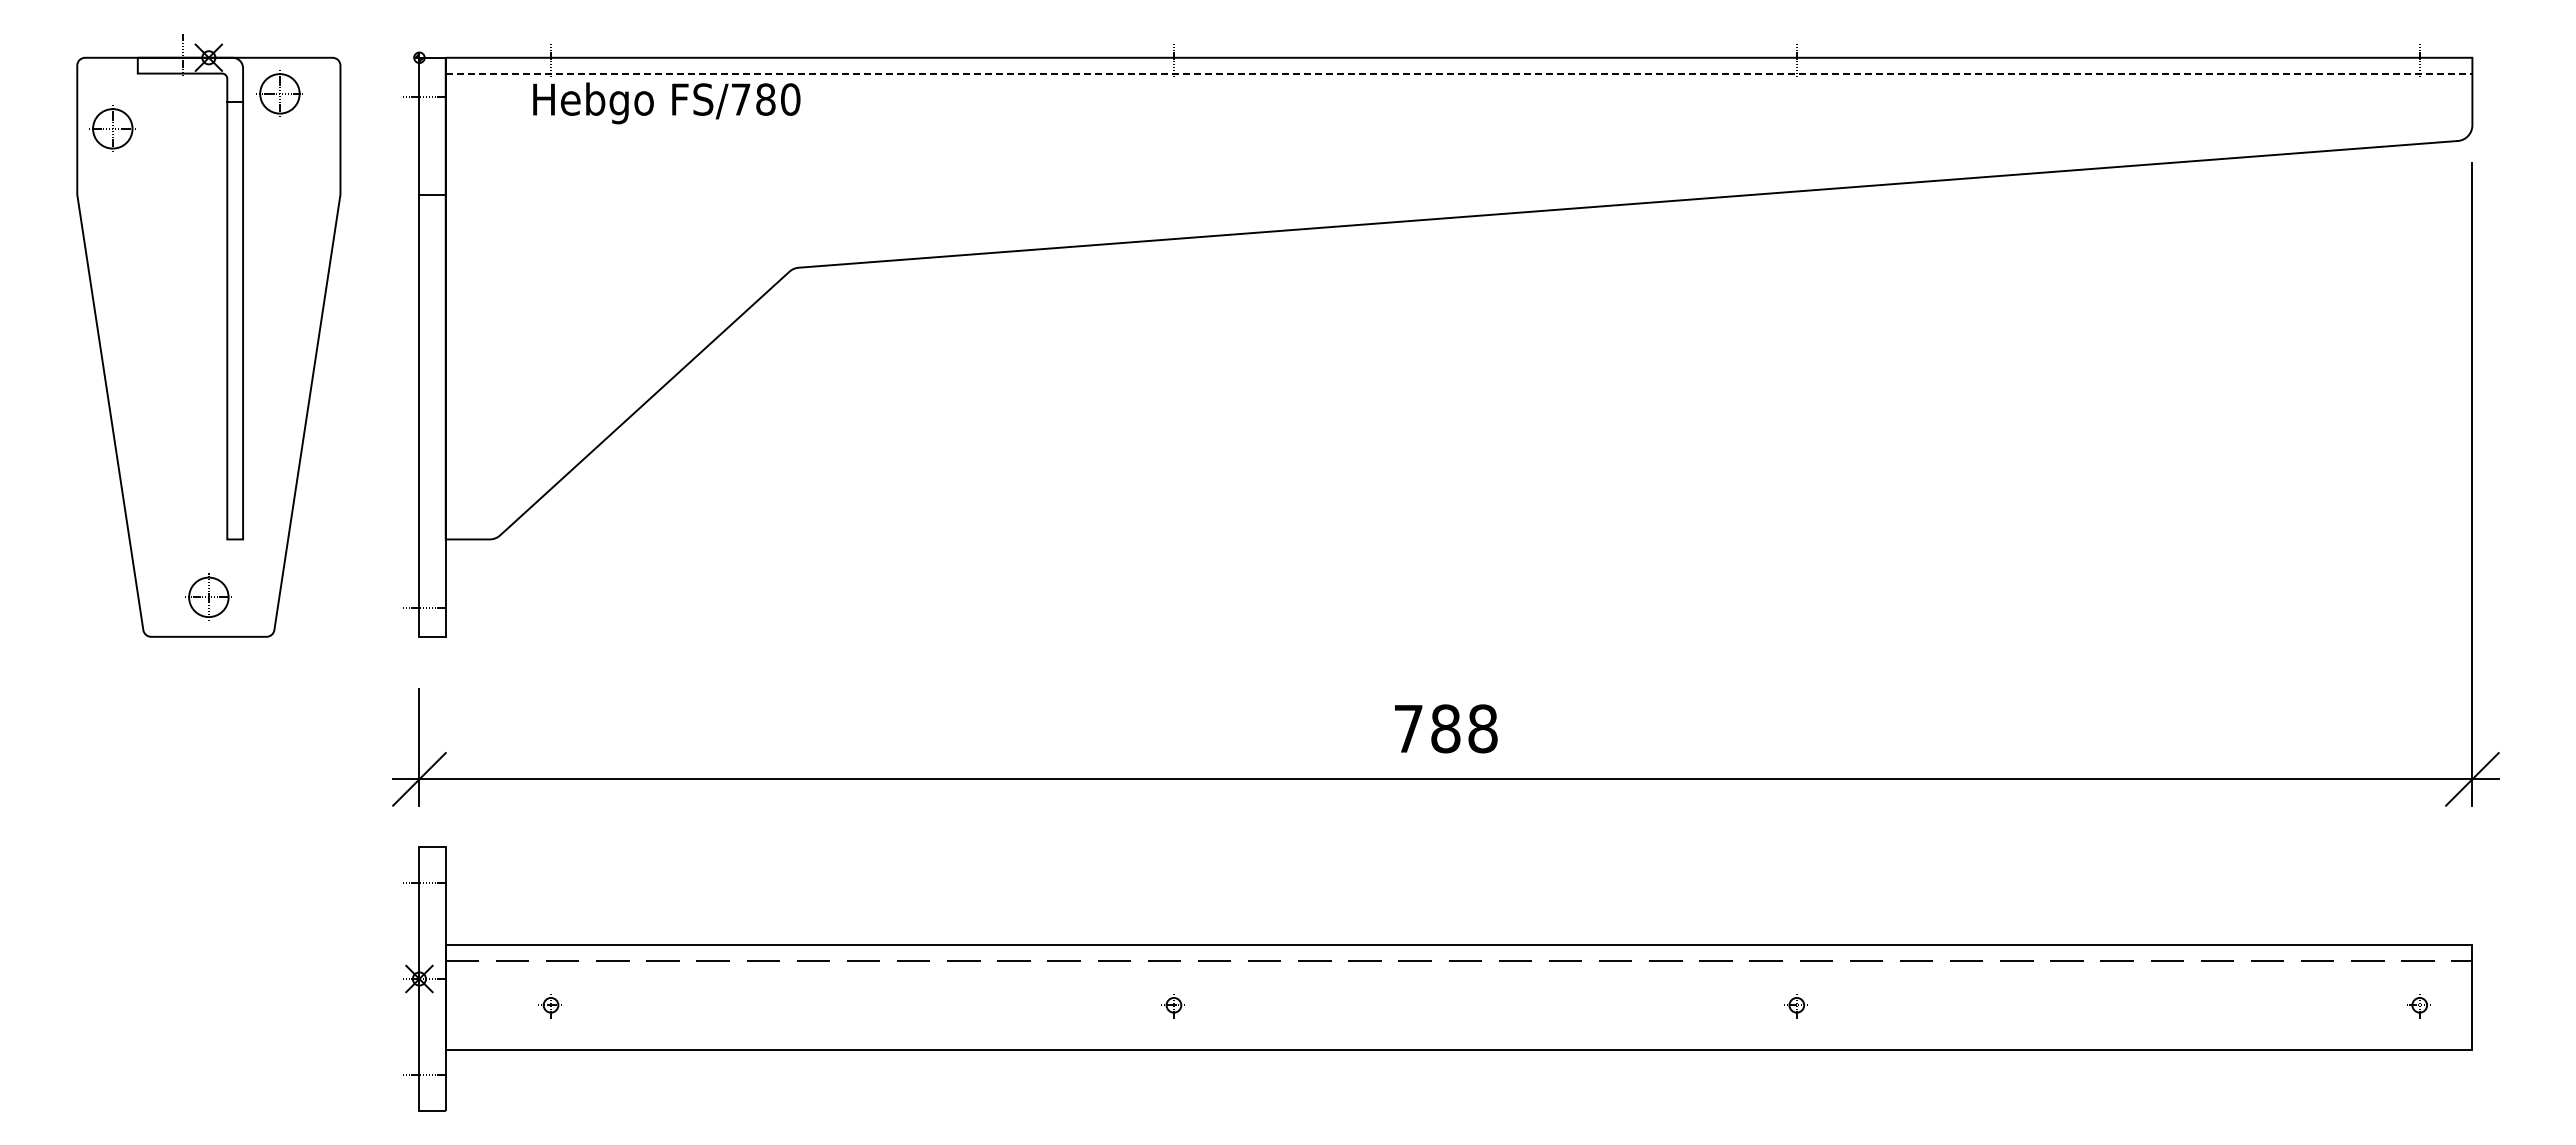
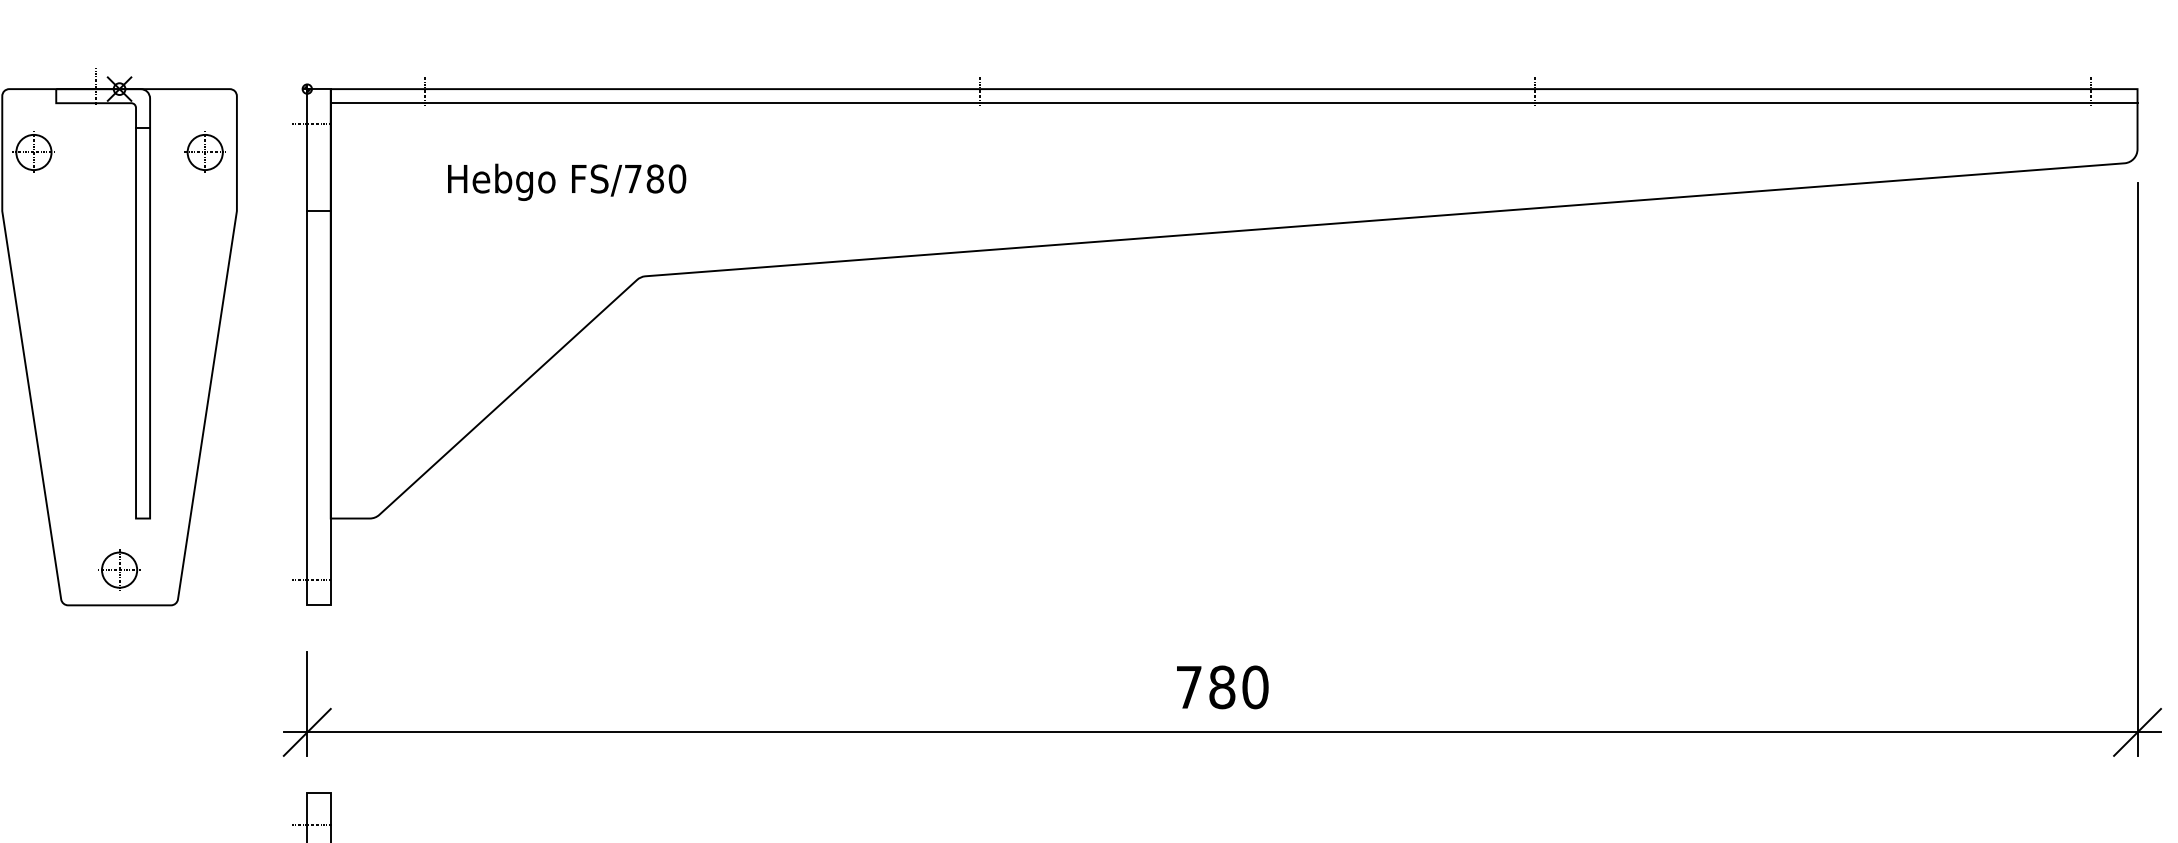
line: (1459, 73) -> (1234, 103), dashed -> solid
part: (279, 93) -> (204, 152), moved
text: (666, 103) -> (566, 182), moved
text: (1482, 728) -> (1255, 687), 788 -> 780

